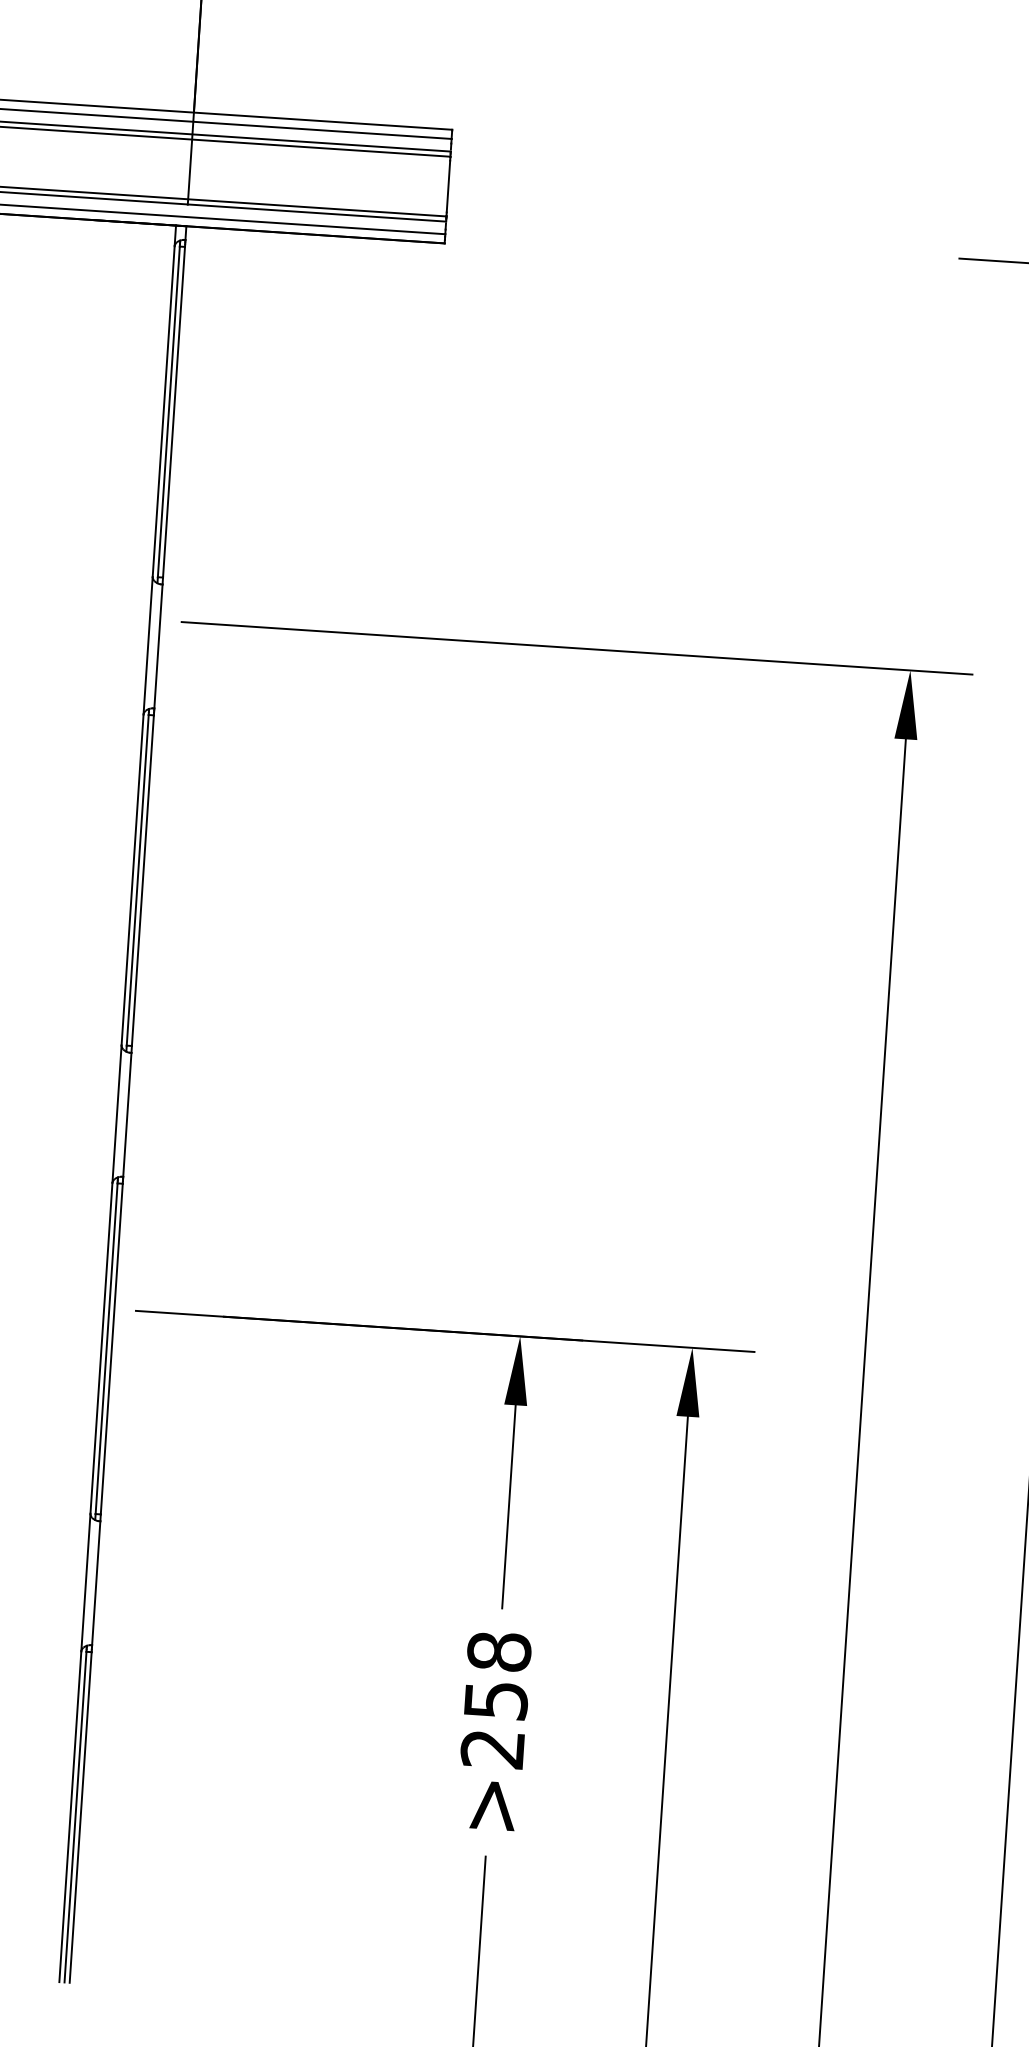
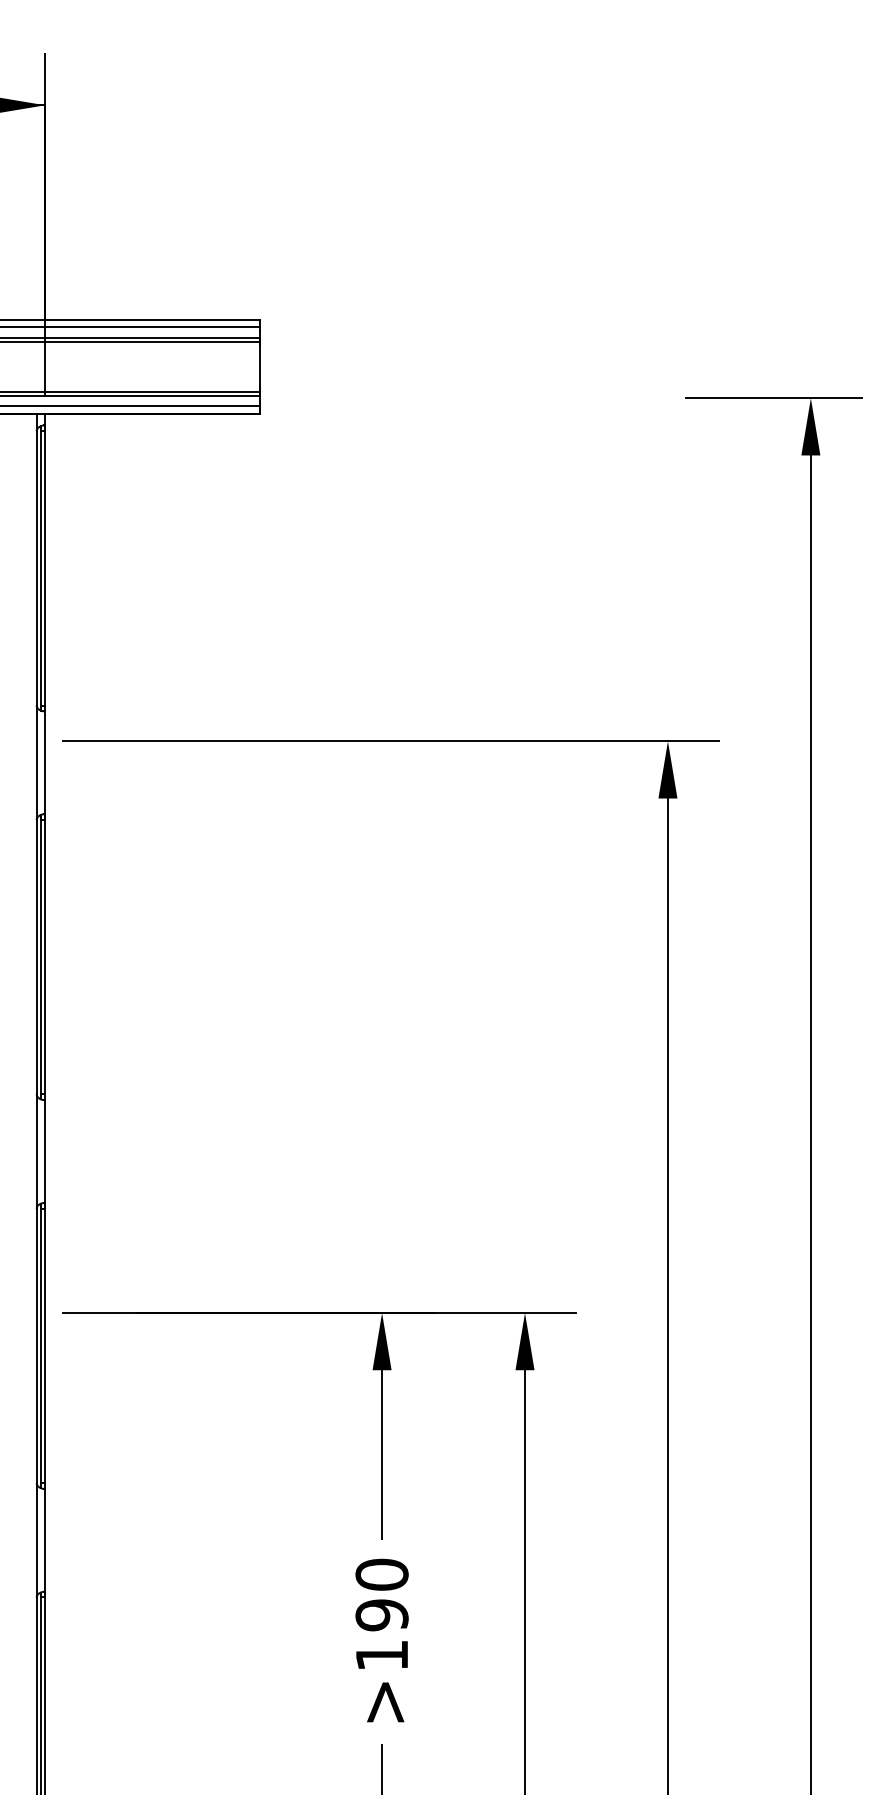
text: (495, 1699) -> (381, 1614), >258 -> >190

